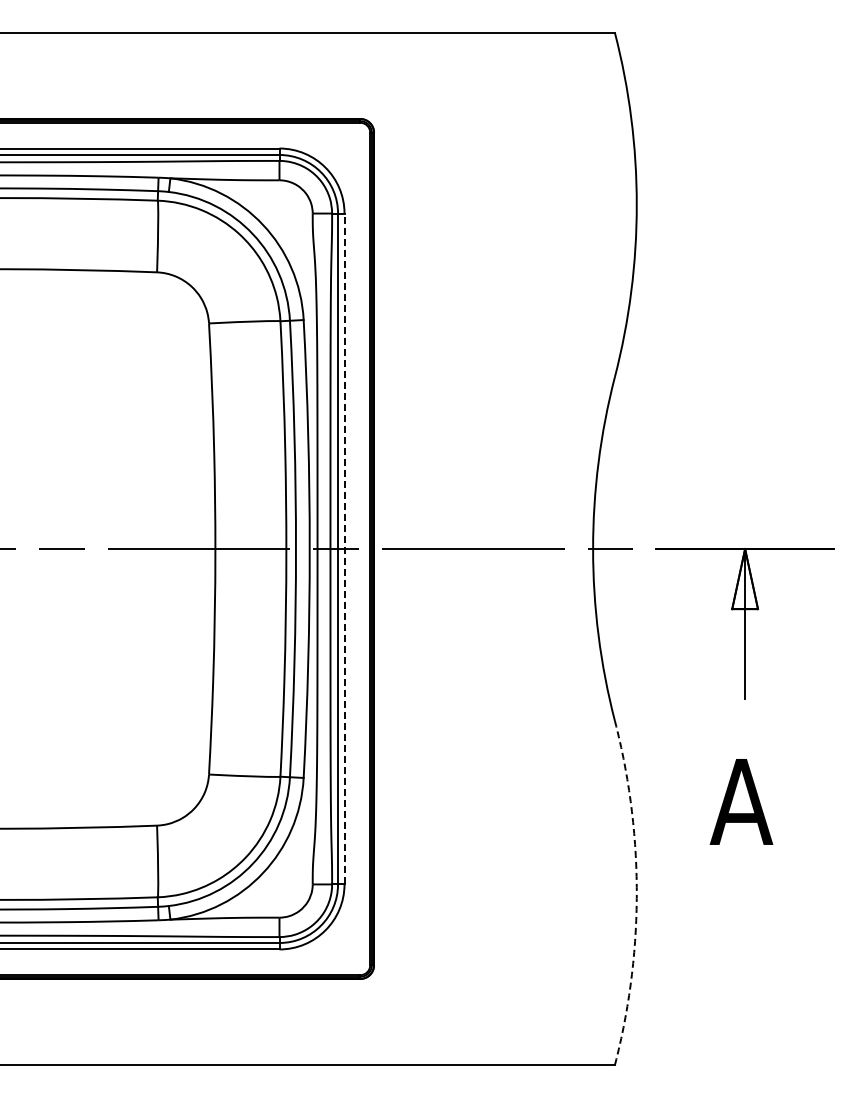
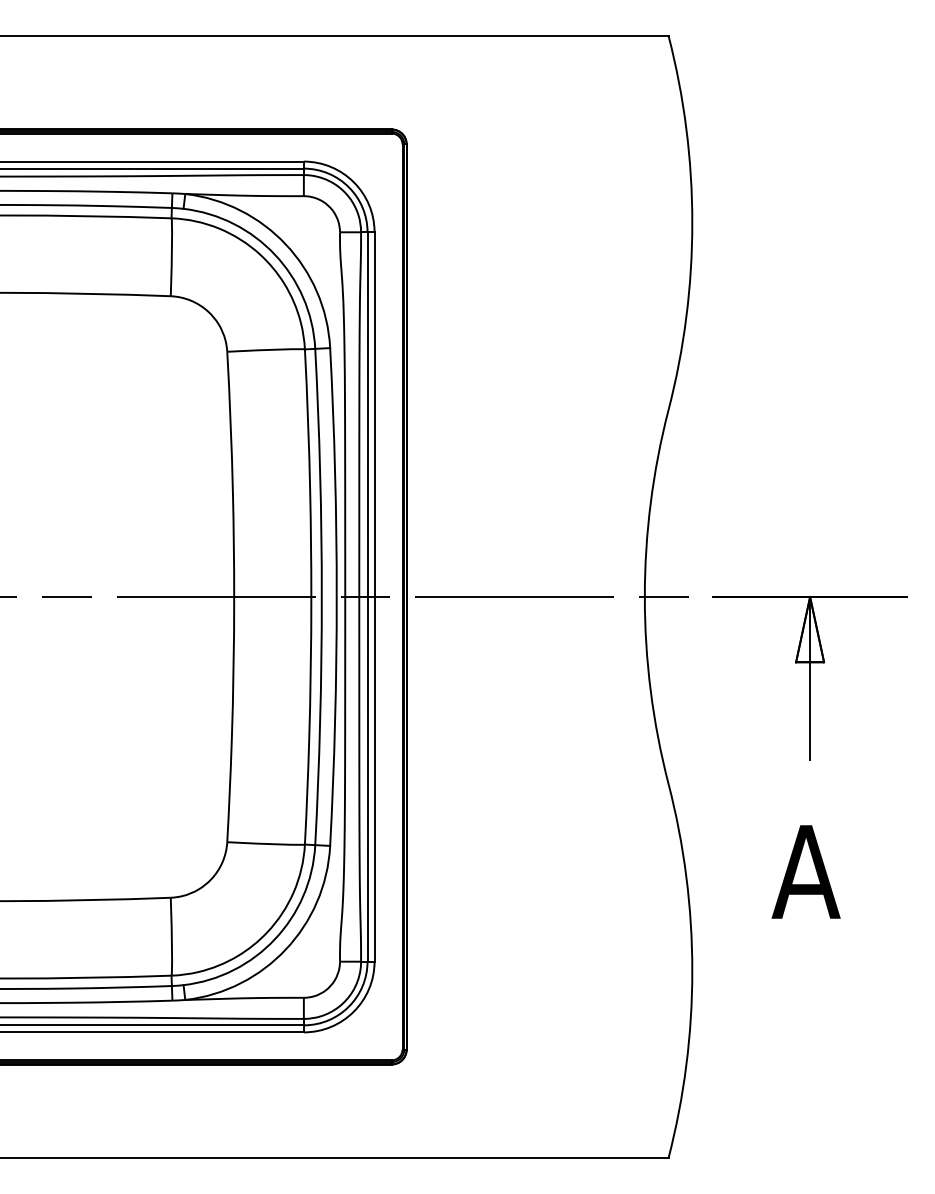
line: (344, 548) -> (374, 596), dashed -> solid
arc: (636, 893) -> (692, 971), dashed -> solid

